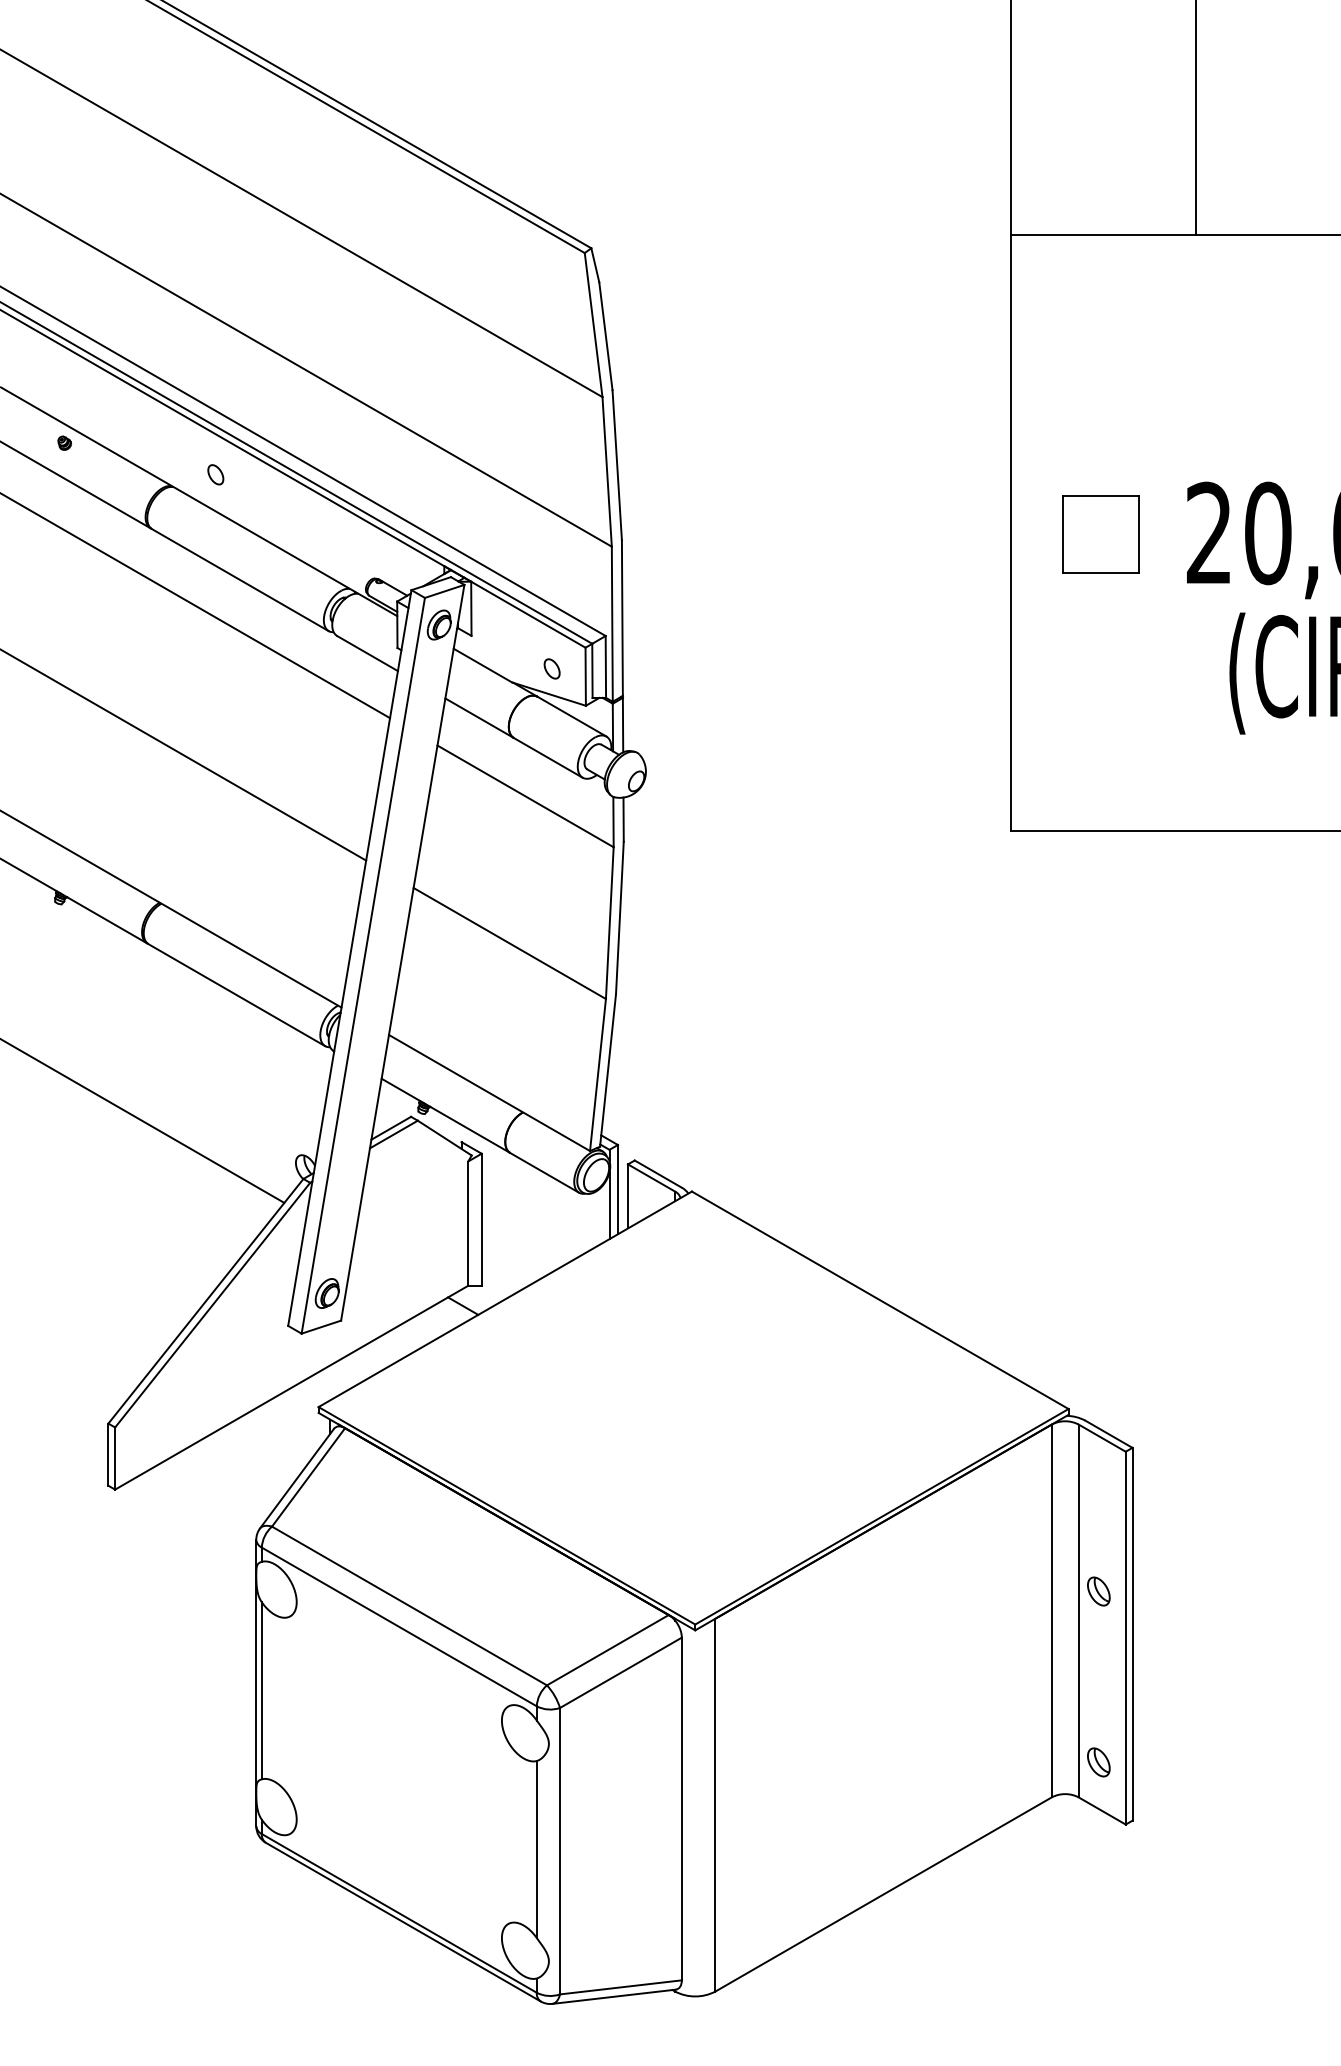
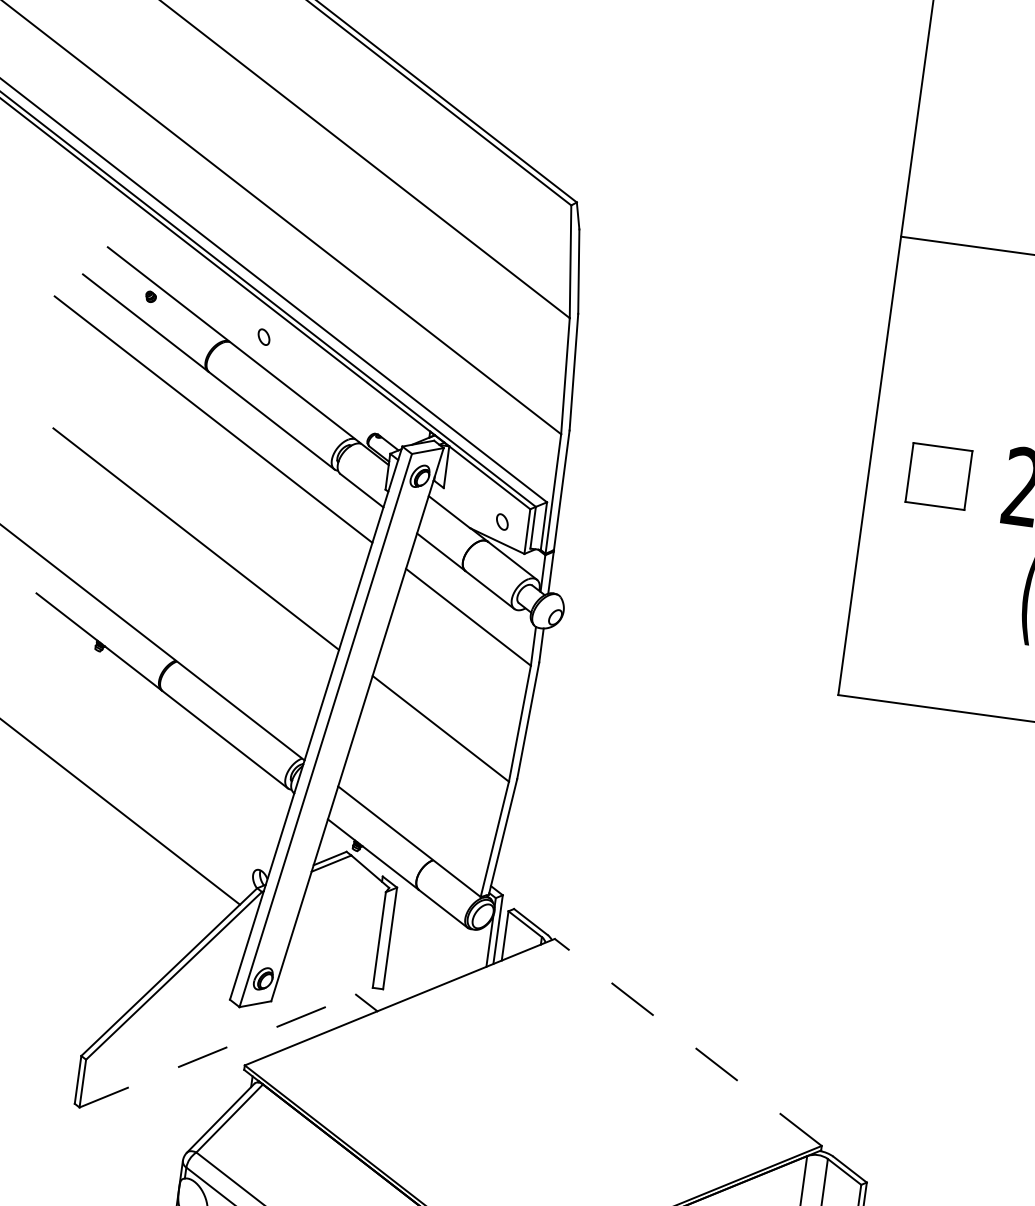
line: (879, 1300) -> (687, 1042), solid -> dashed
line: (291, 1387) -> (226, 1047), solid -> dashed

